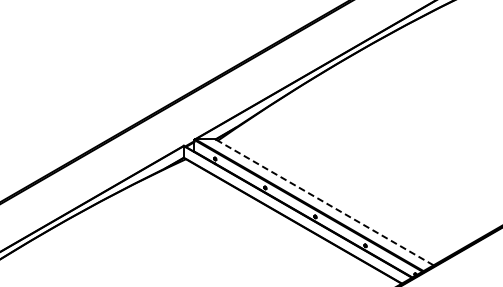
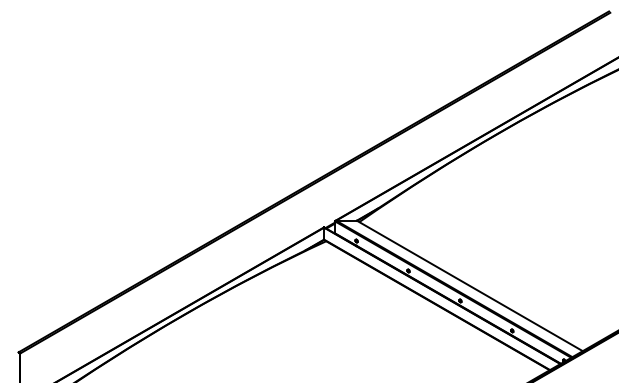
line: (324, 201) -> (469, 285), dashed -> solid

